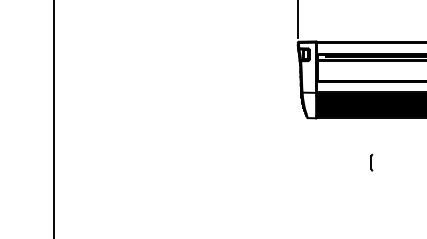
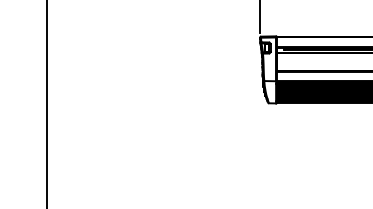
line: (371, 161) -> (324, 141), removed

